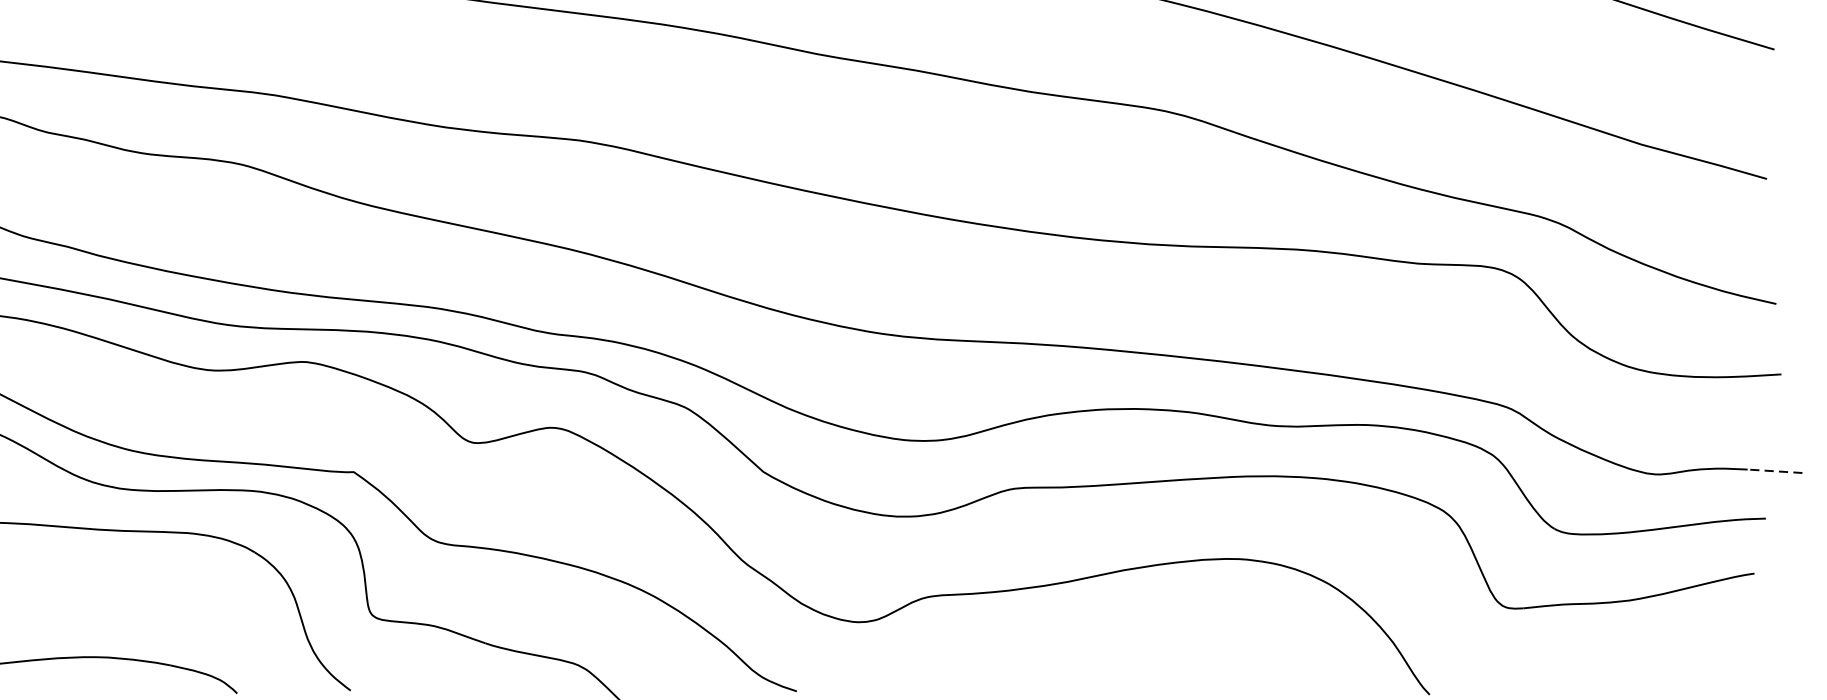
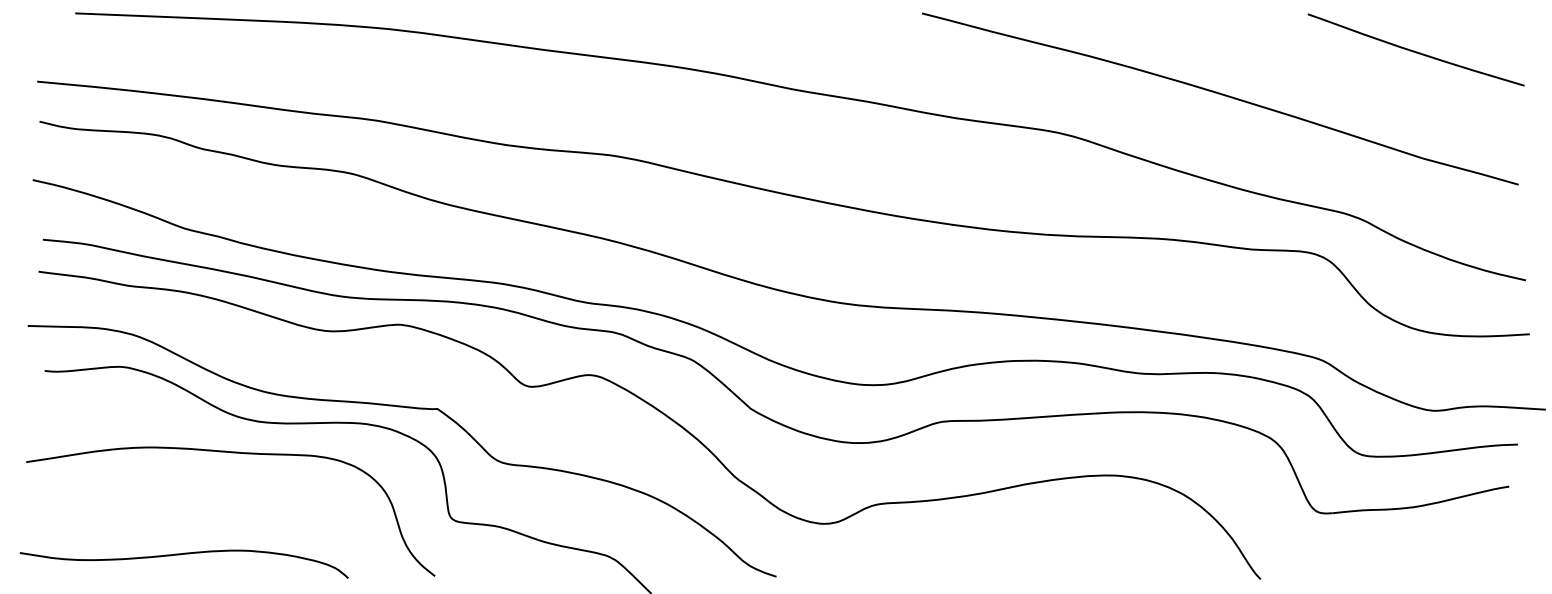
line: (1774, 471) -> (1524, 408), dashed -> solid

